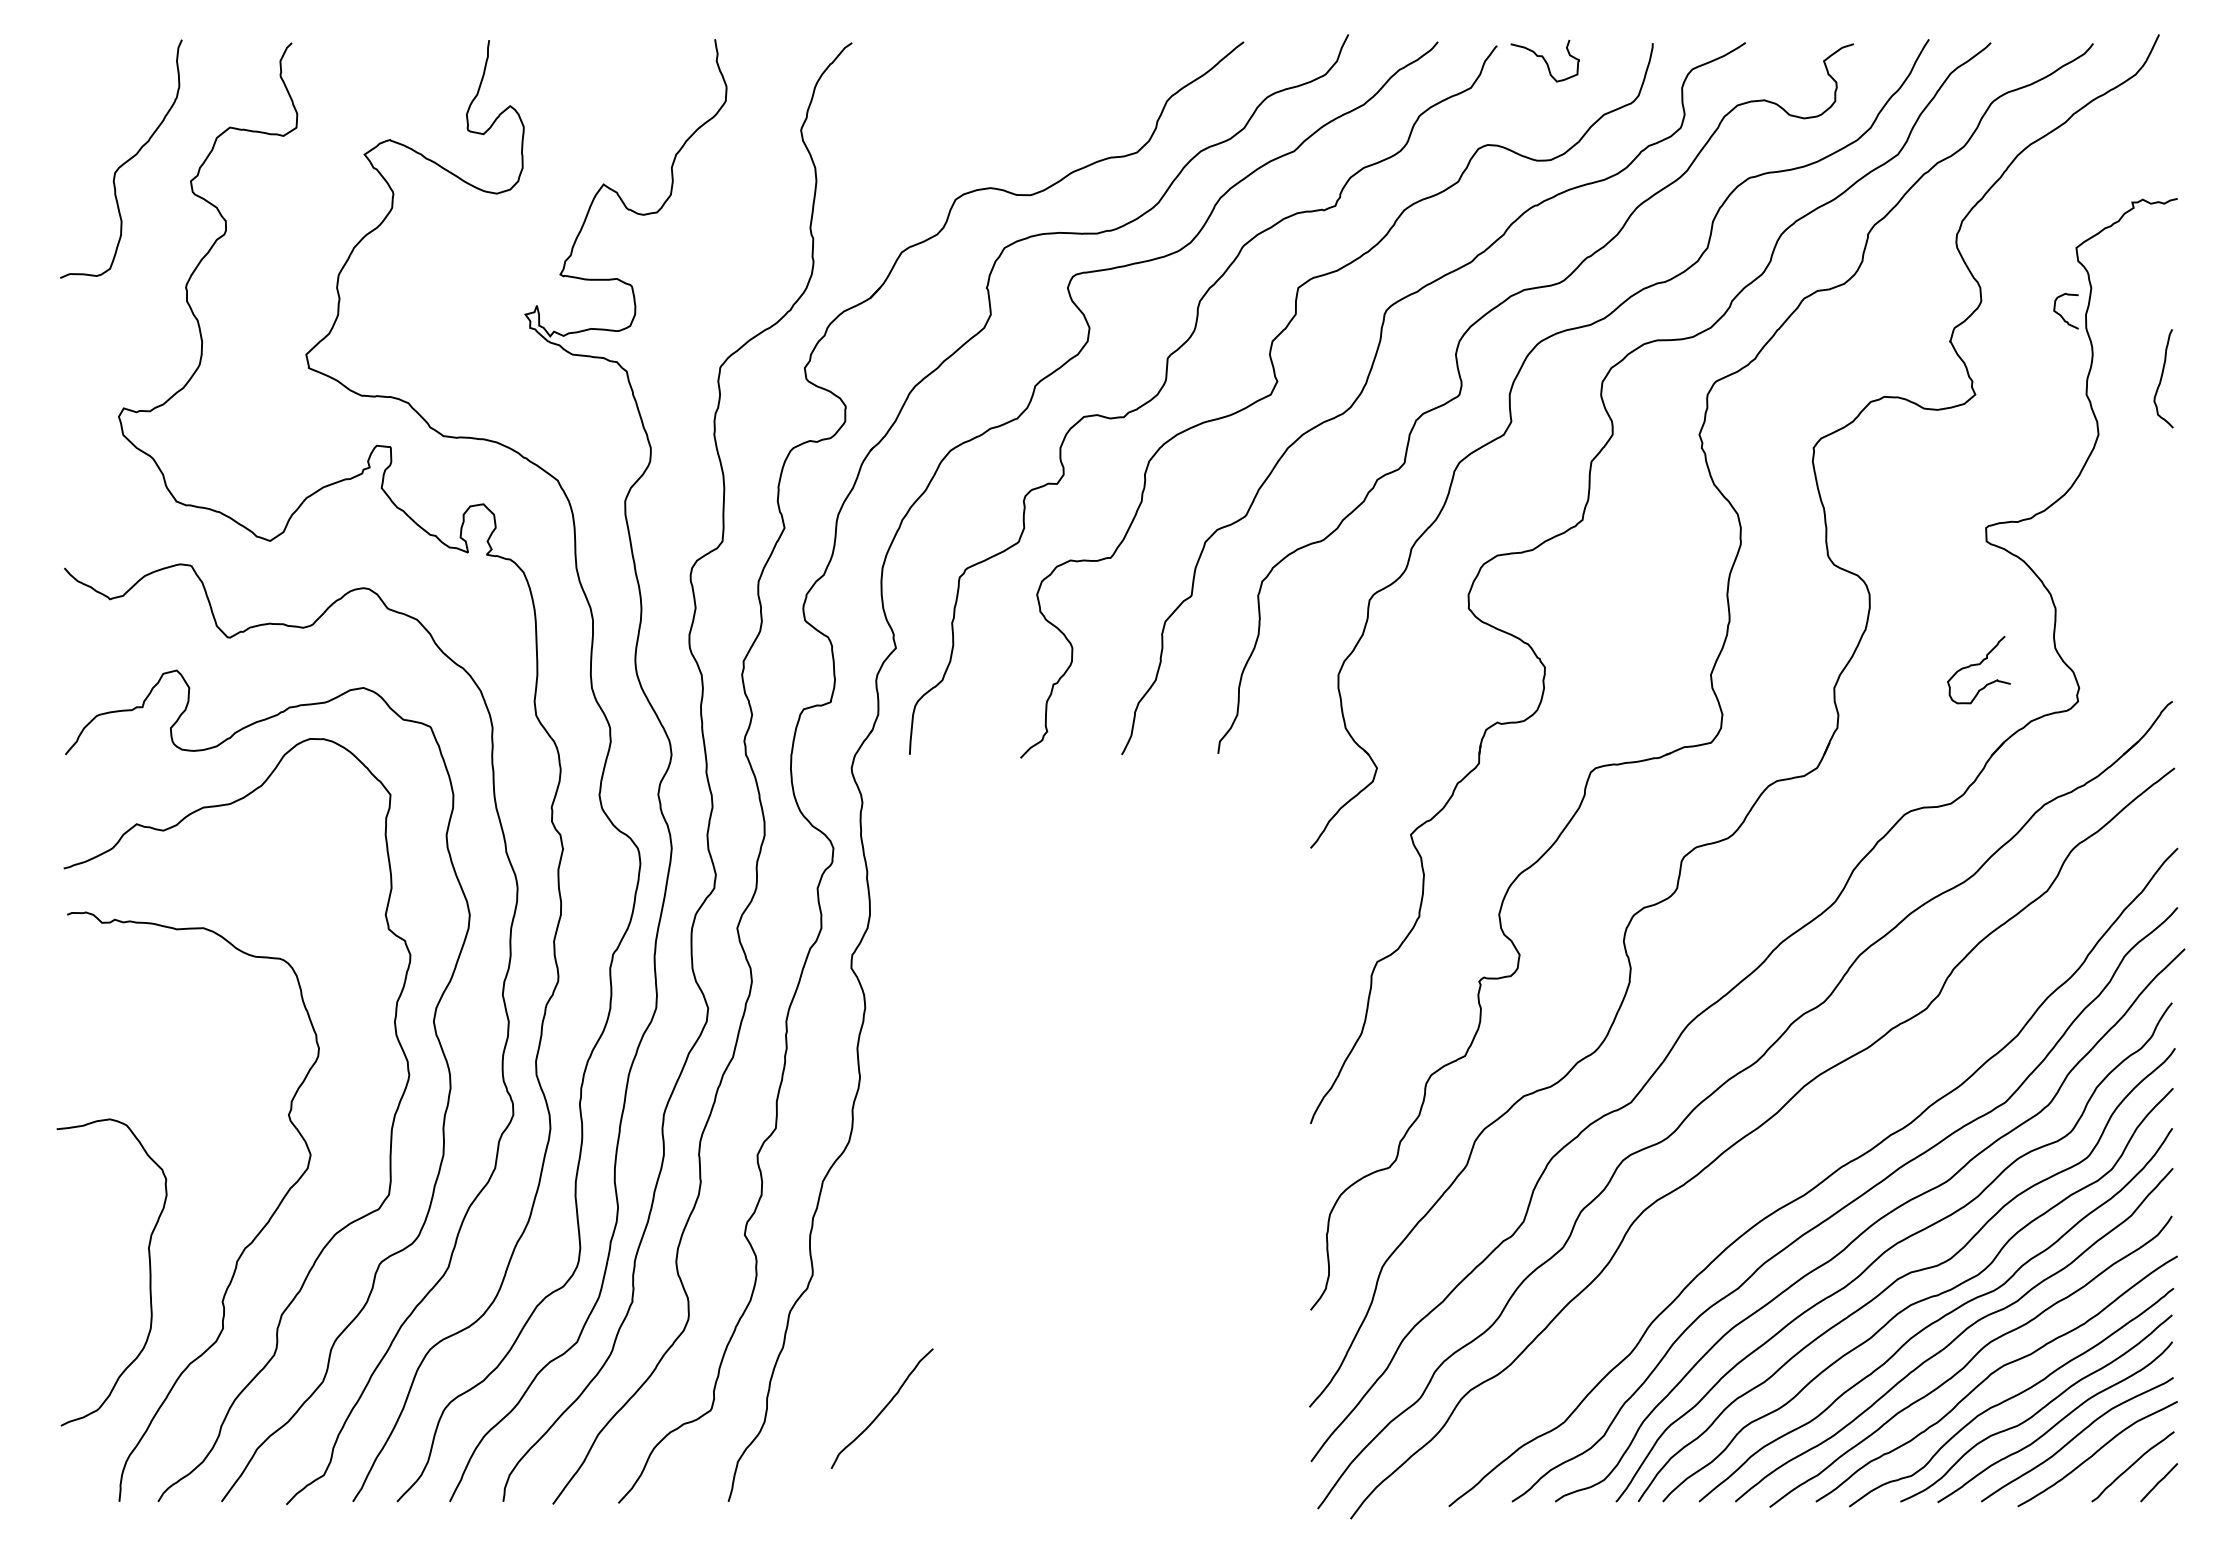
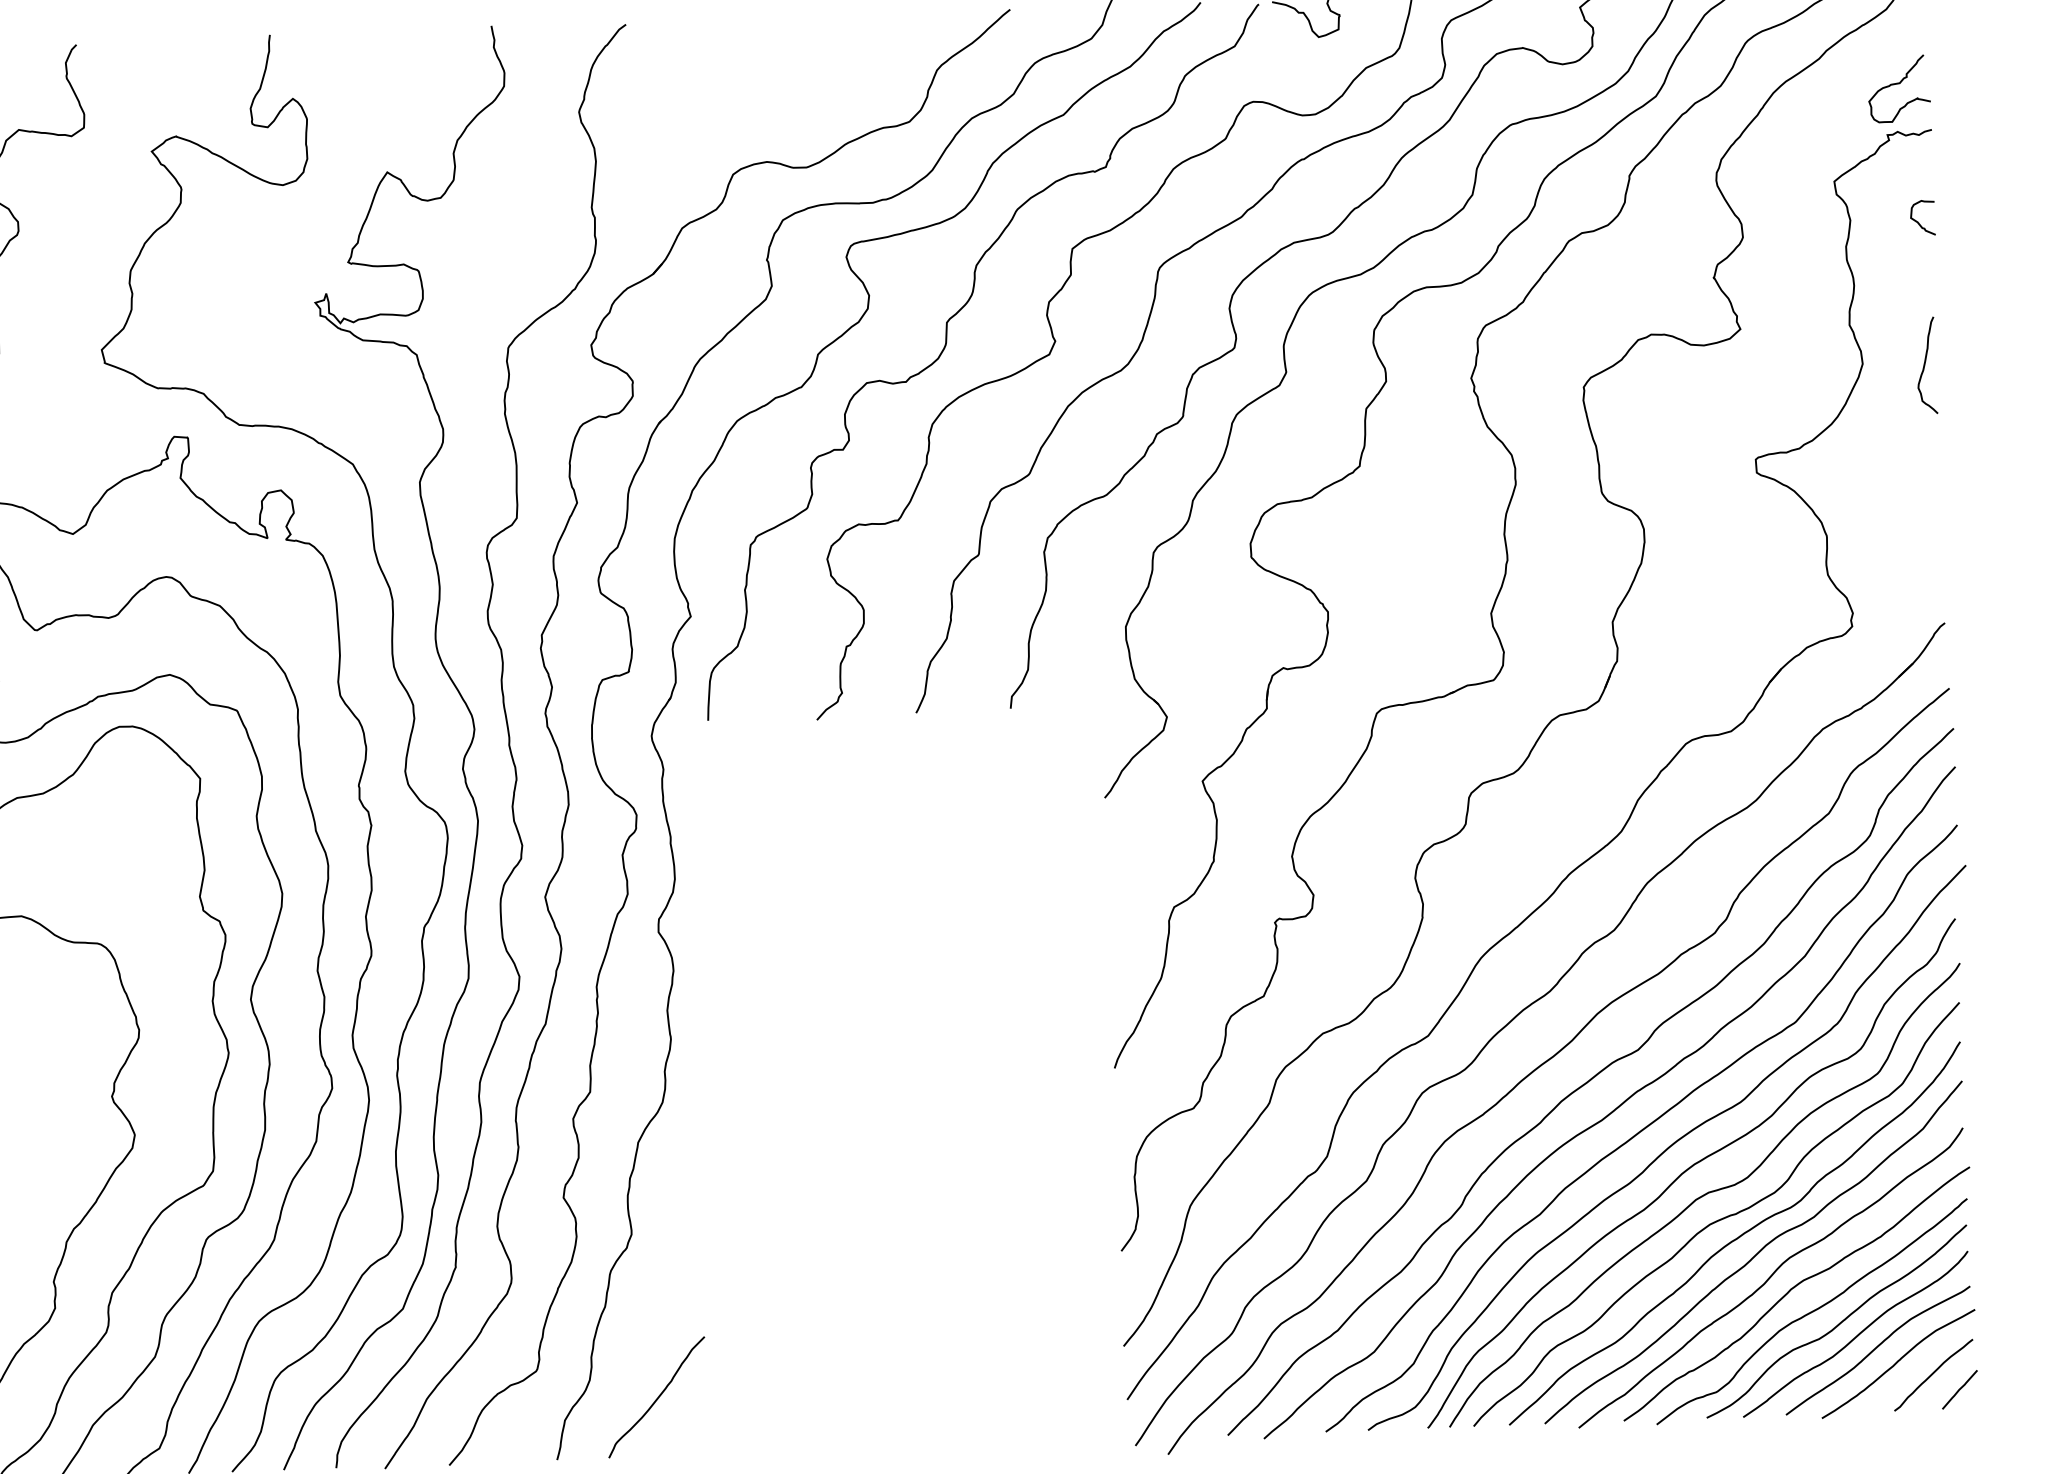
curve: (2061, 314) -> (1918, 221), moved
curve: (2162, 378) -> (1925, 365), moved
curve: (1978, 665) -> (1898, 84), moved
curve: (1794, 1154) -> (1590, 1081), added
curve: (882, 1409) -> (657, 1398), moved

